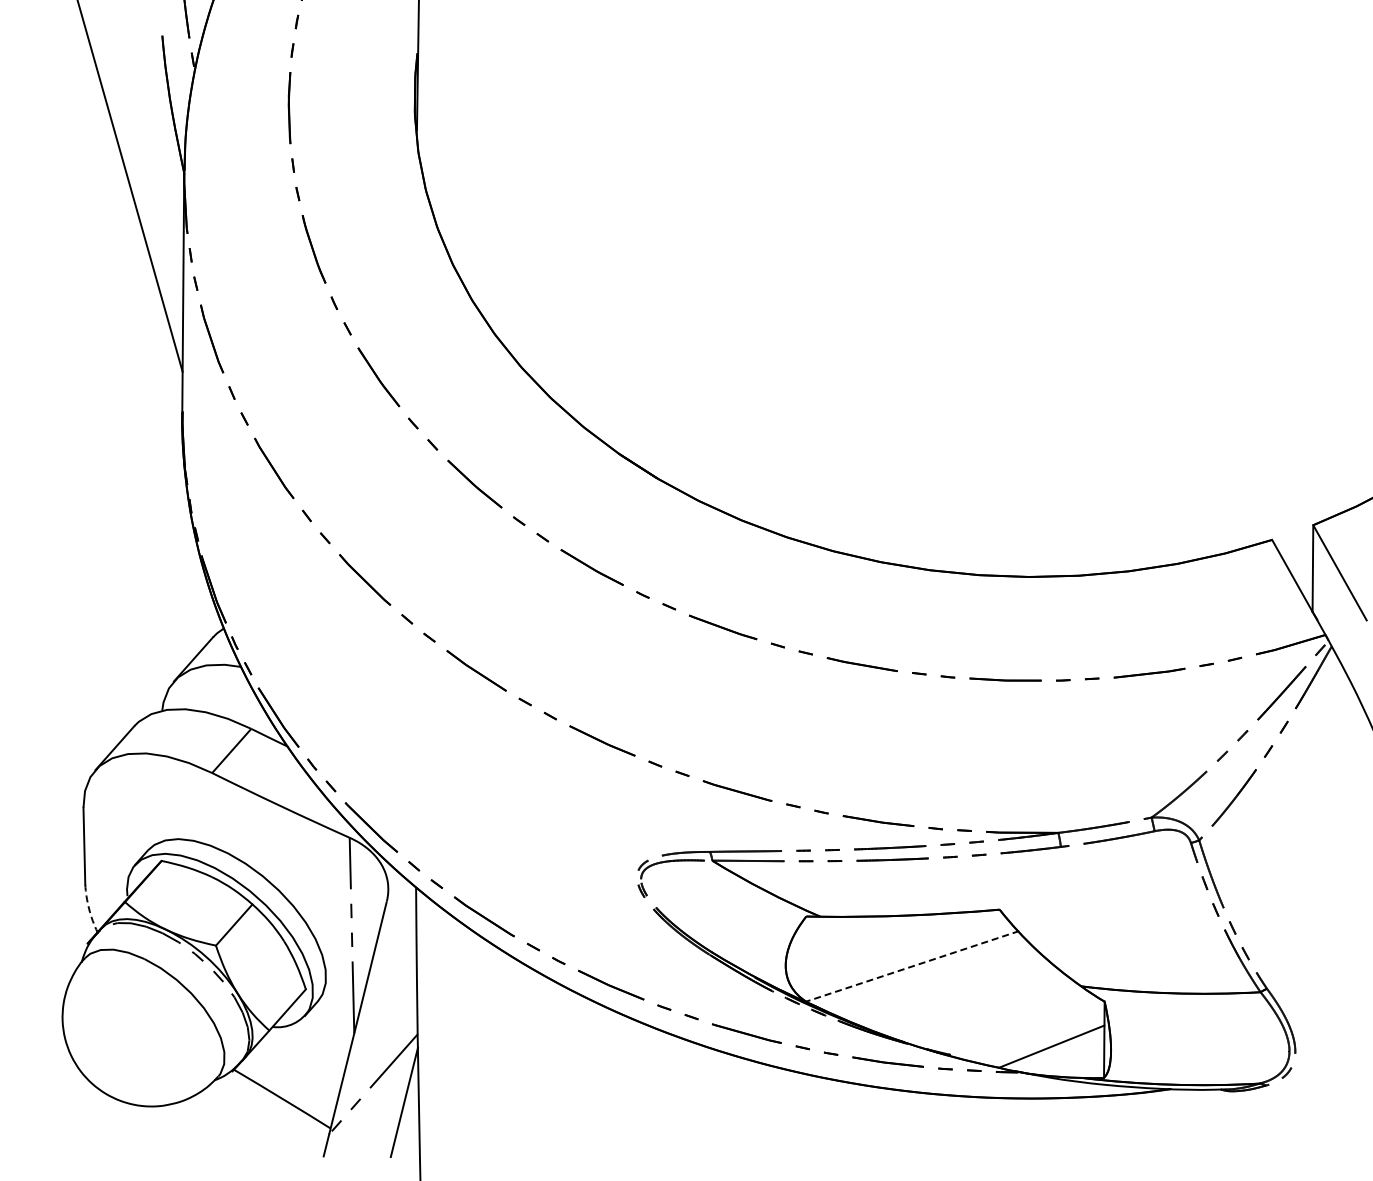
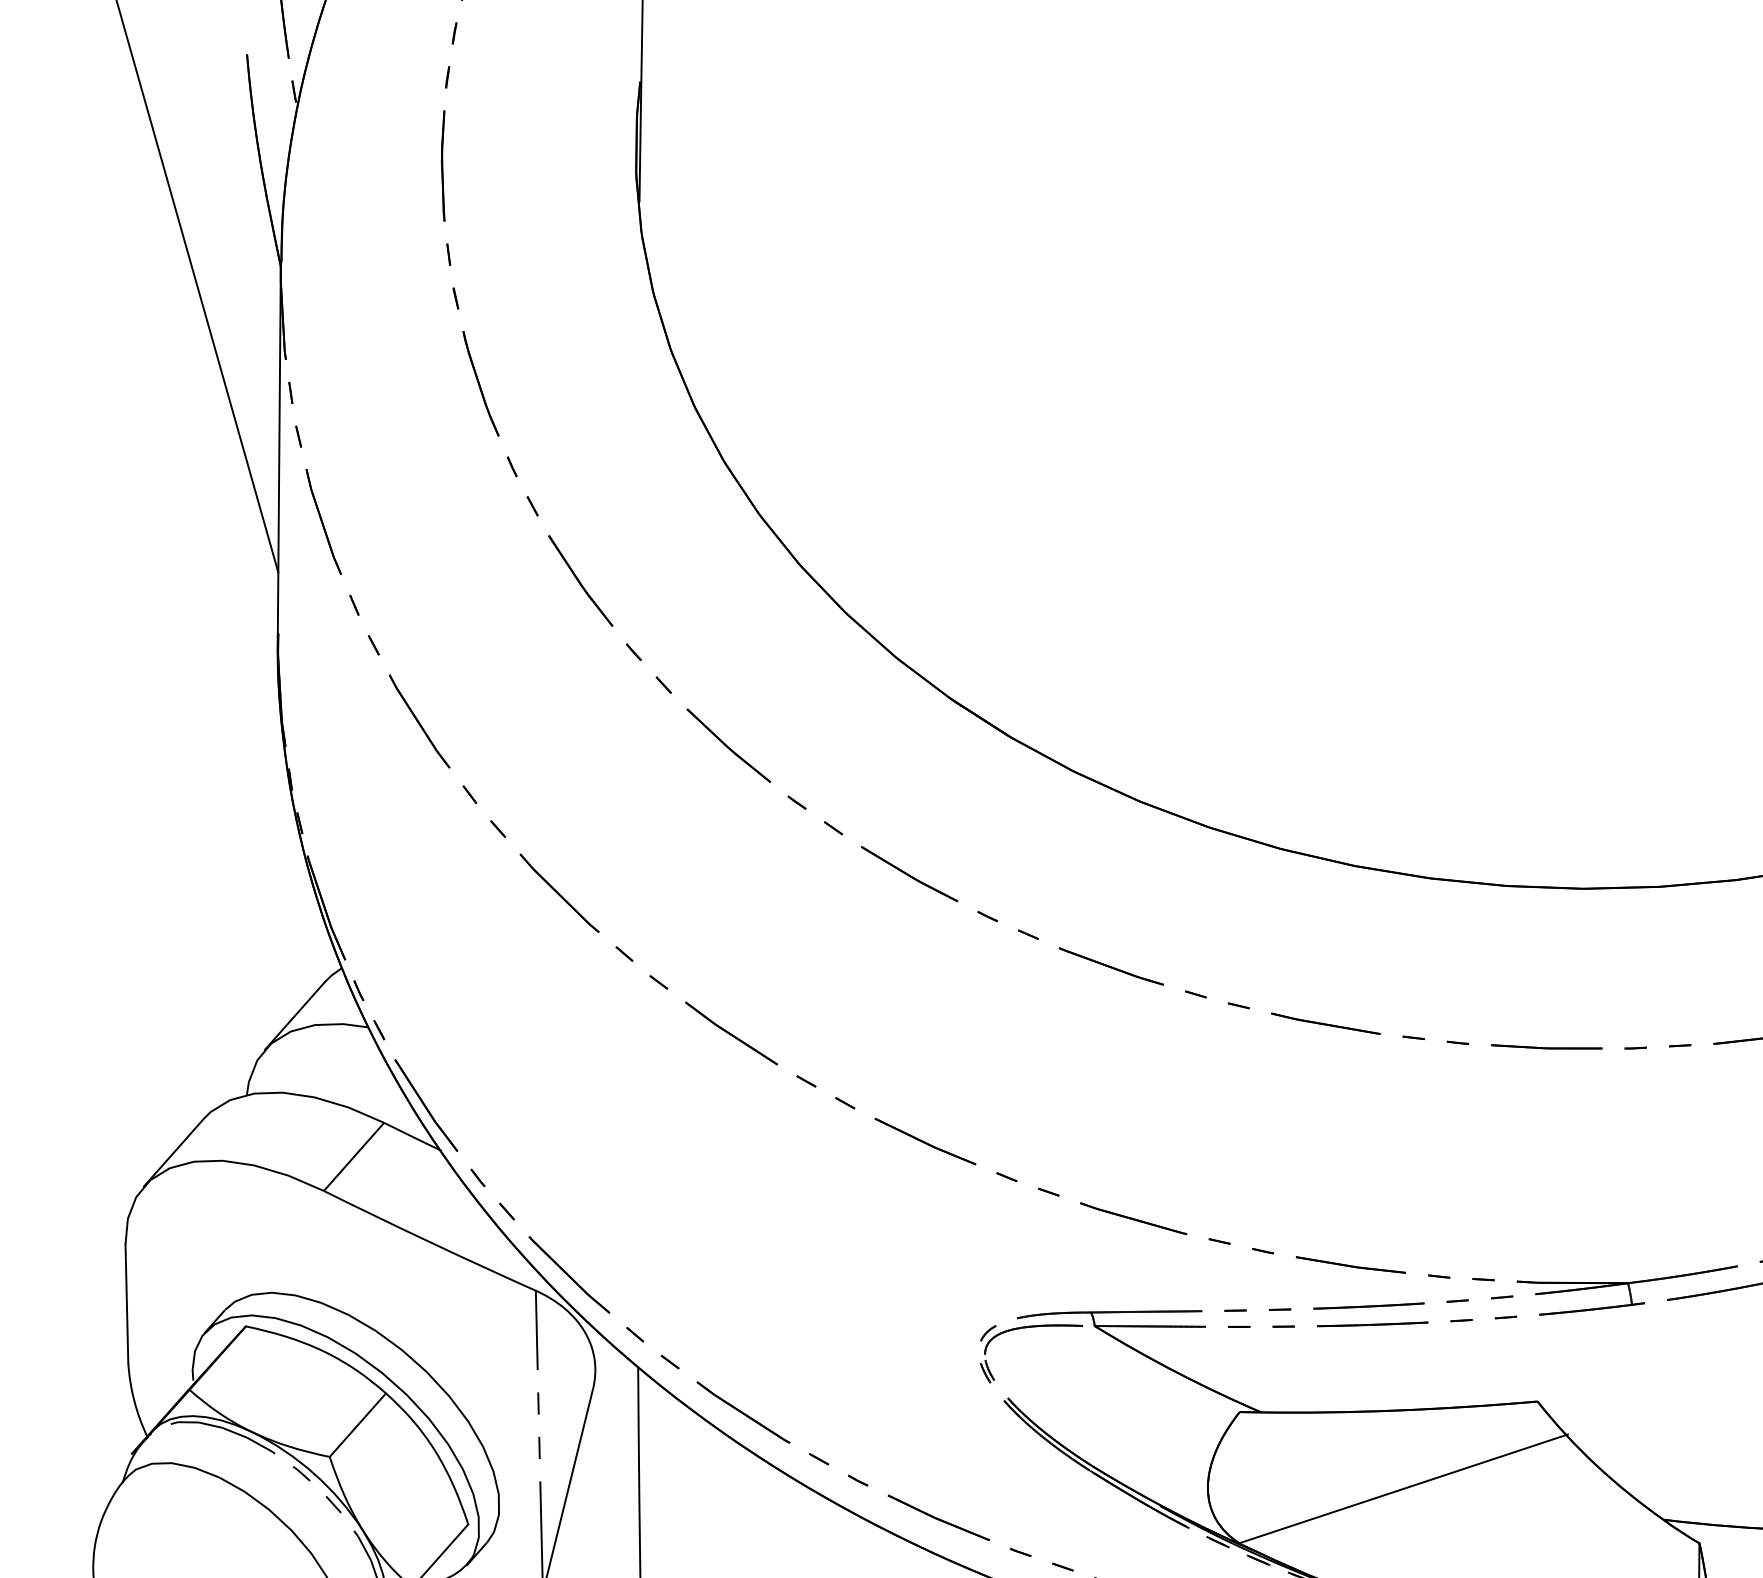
arc: (89, 909) -> (134, 1401), dashed -> solid
line: (912, 966) -> (1403, 1489), dashed -> solid

